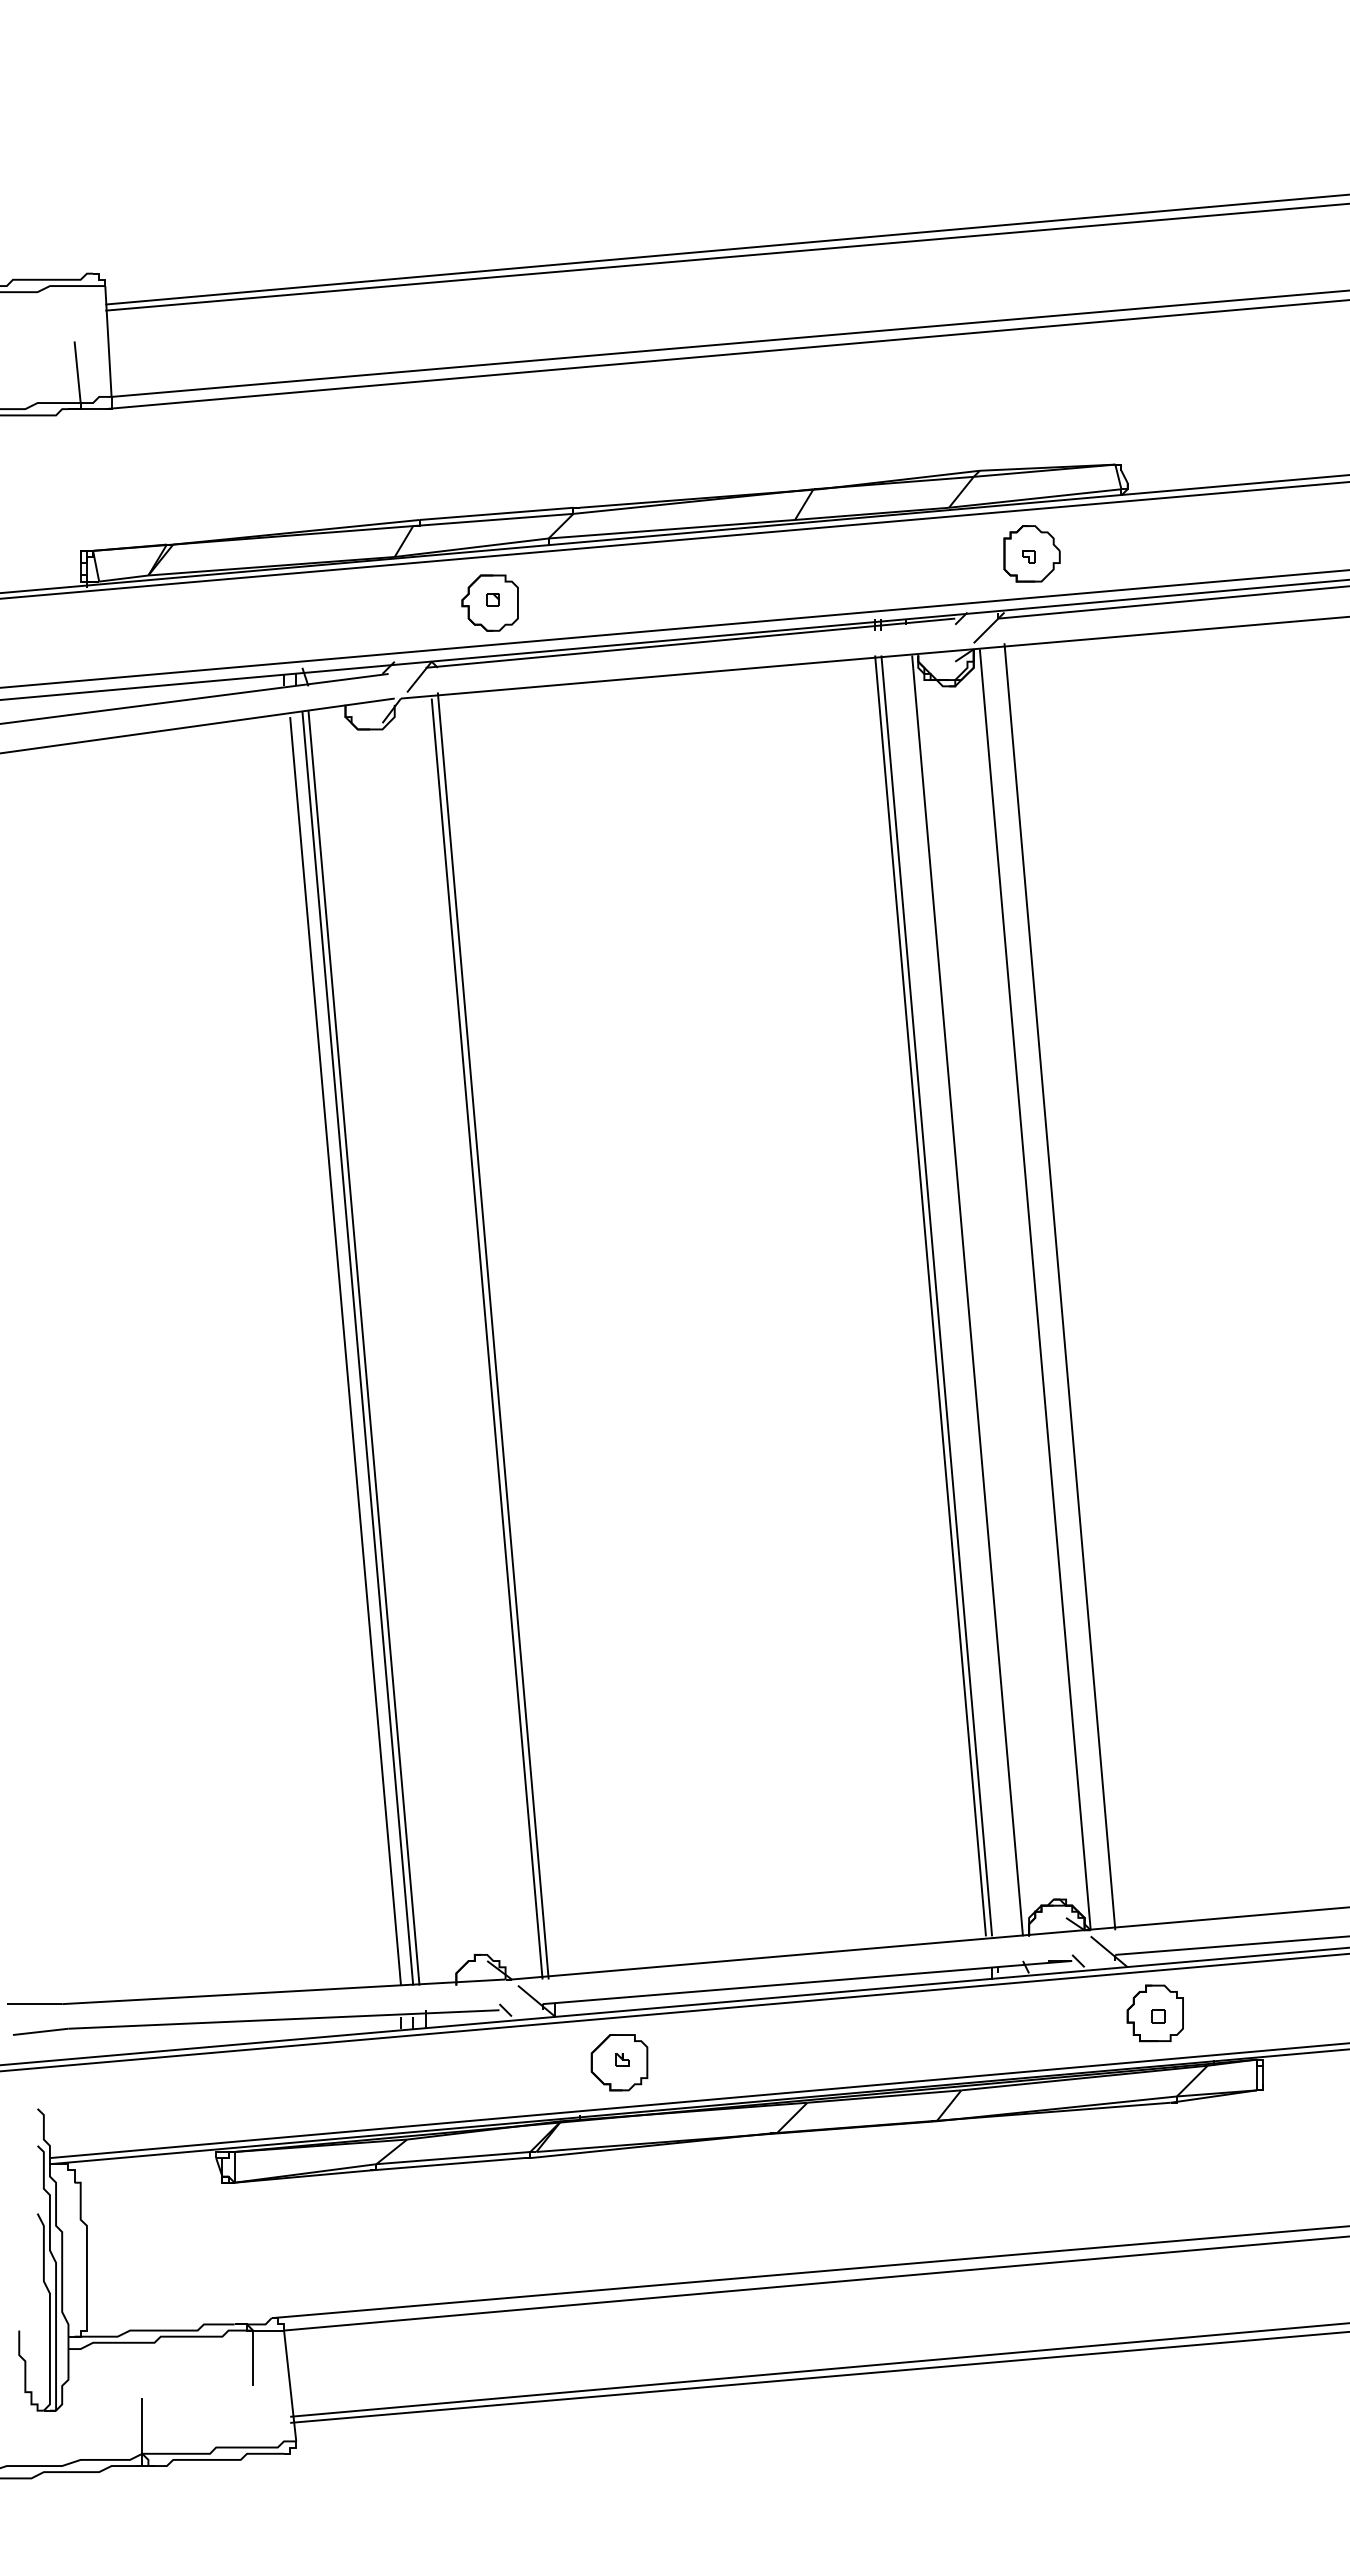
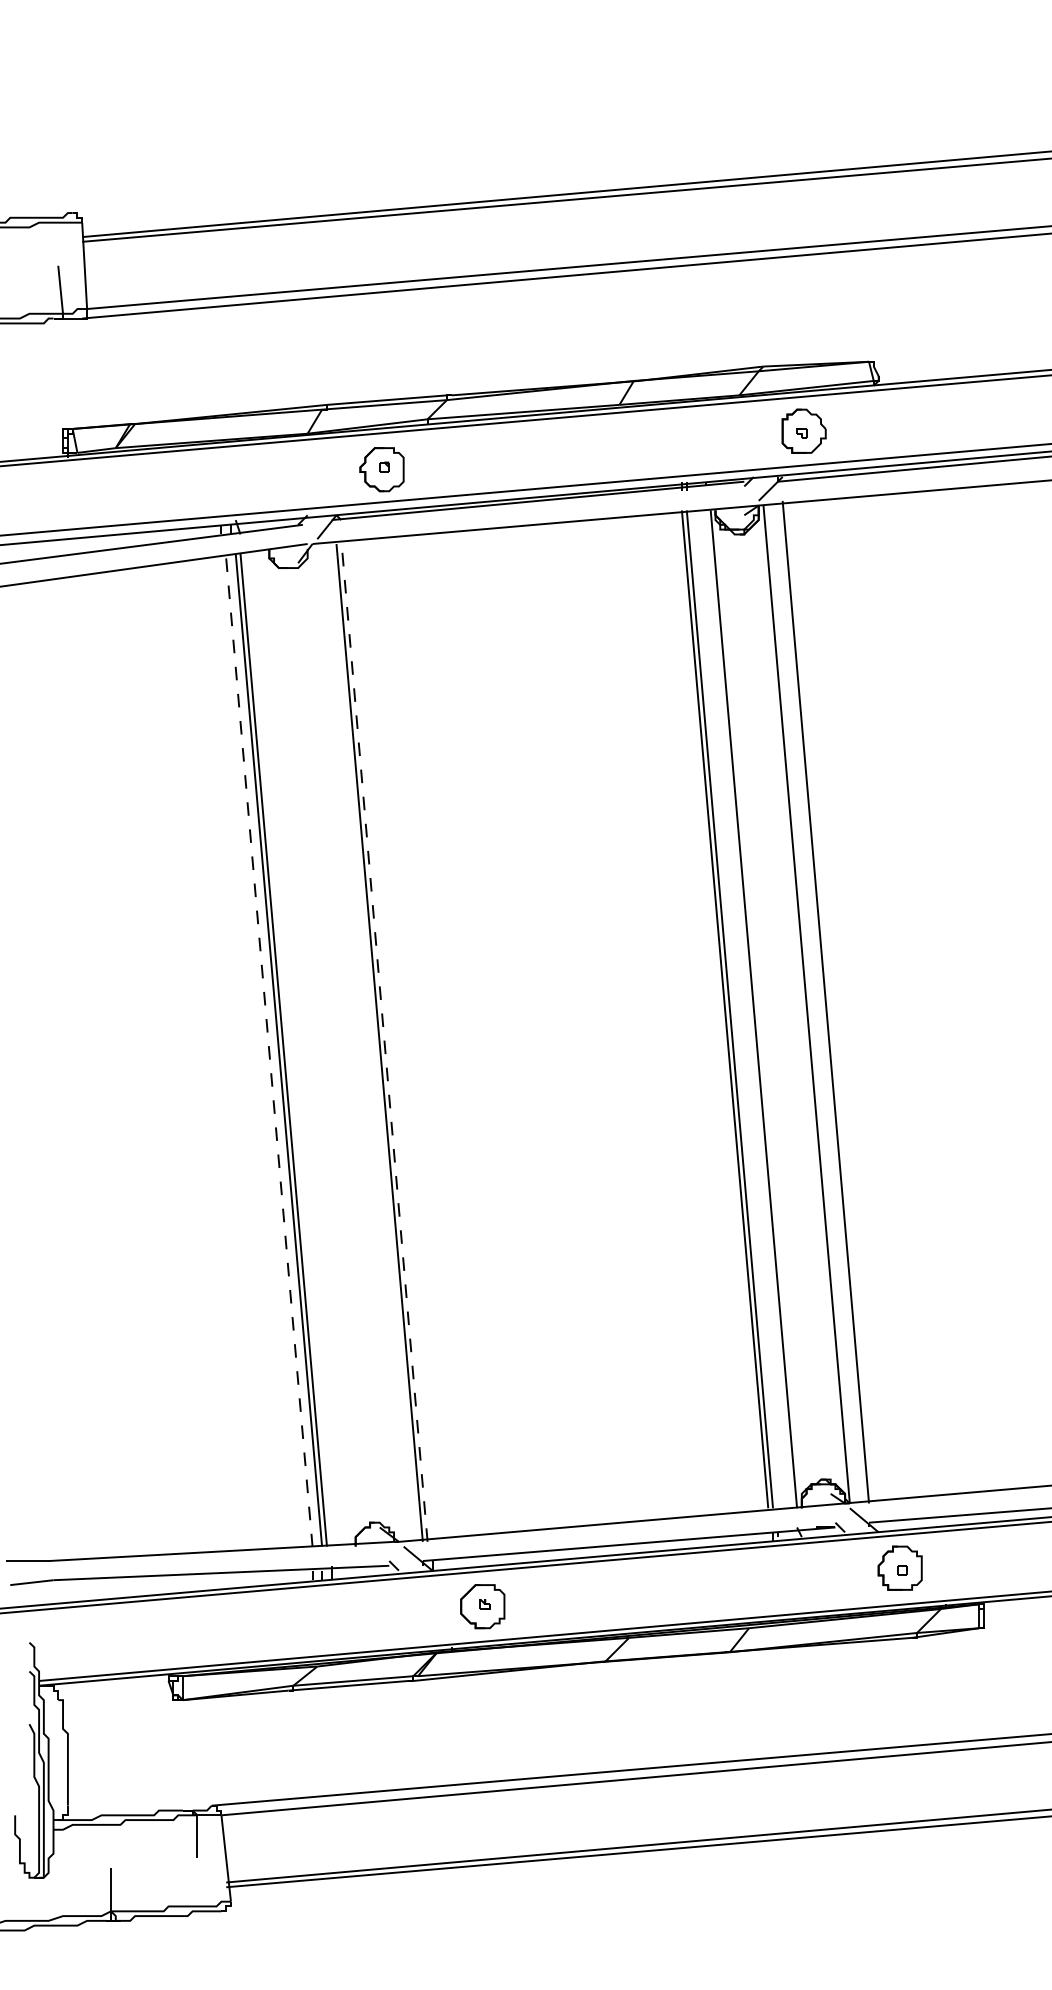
line: (493, 1335) -> (384, 1040), solid -> dashed
line: (345, 1351) -> (269, 1052), solid -> dashed

